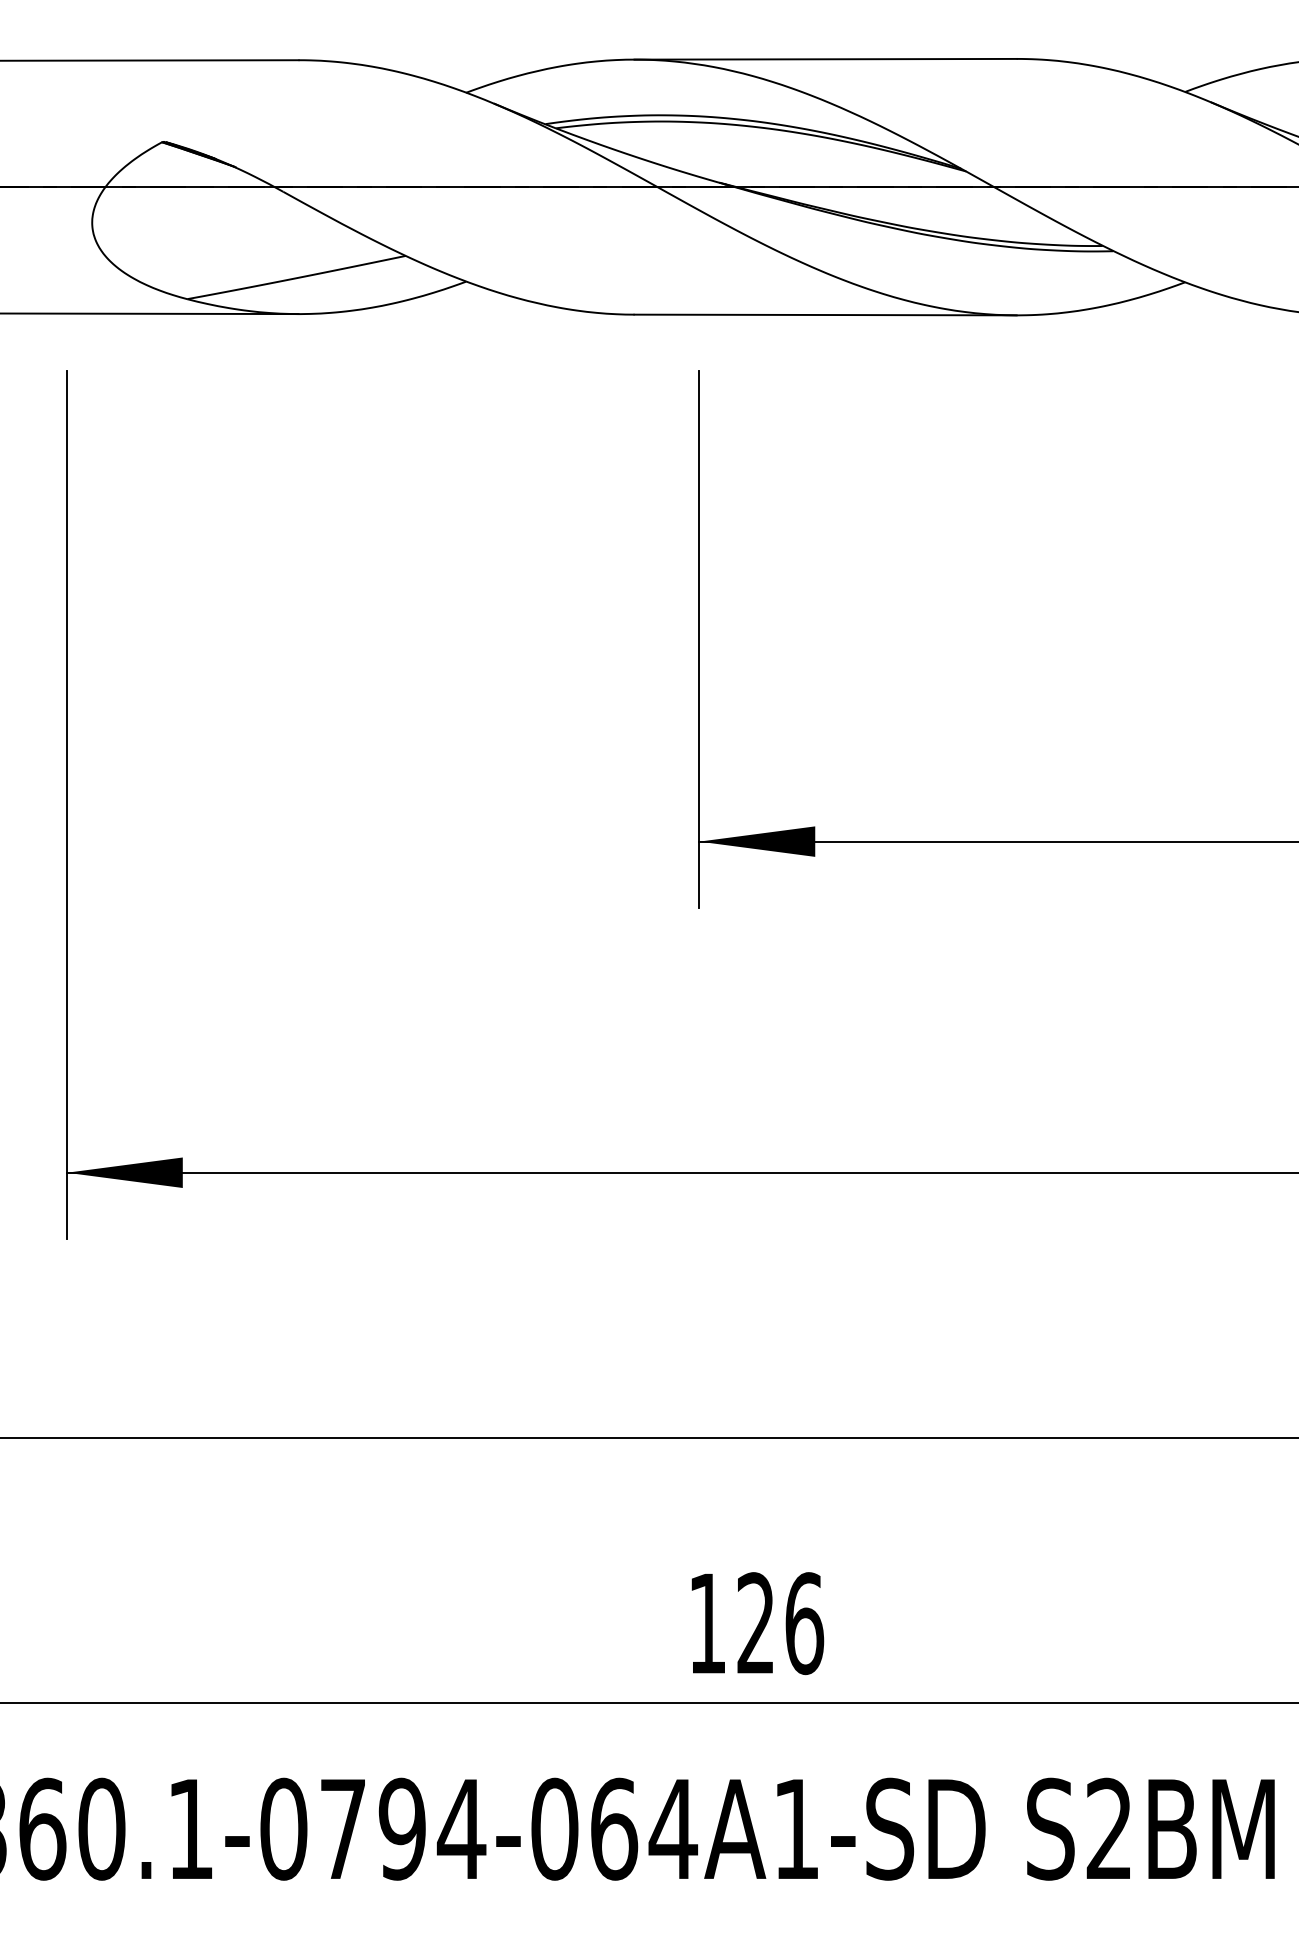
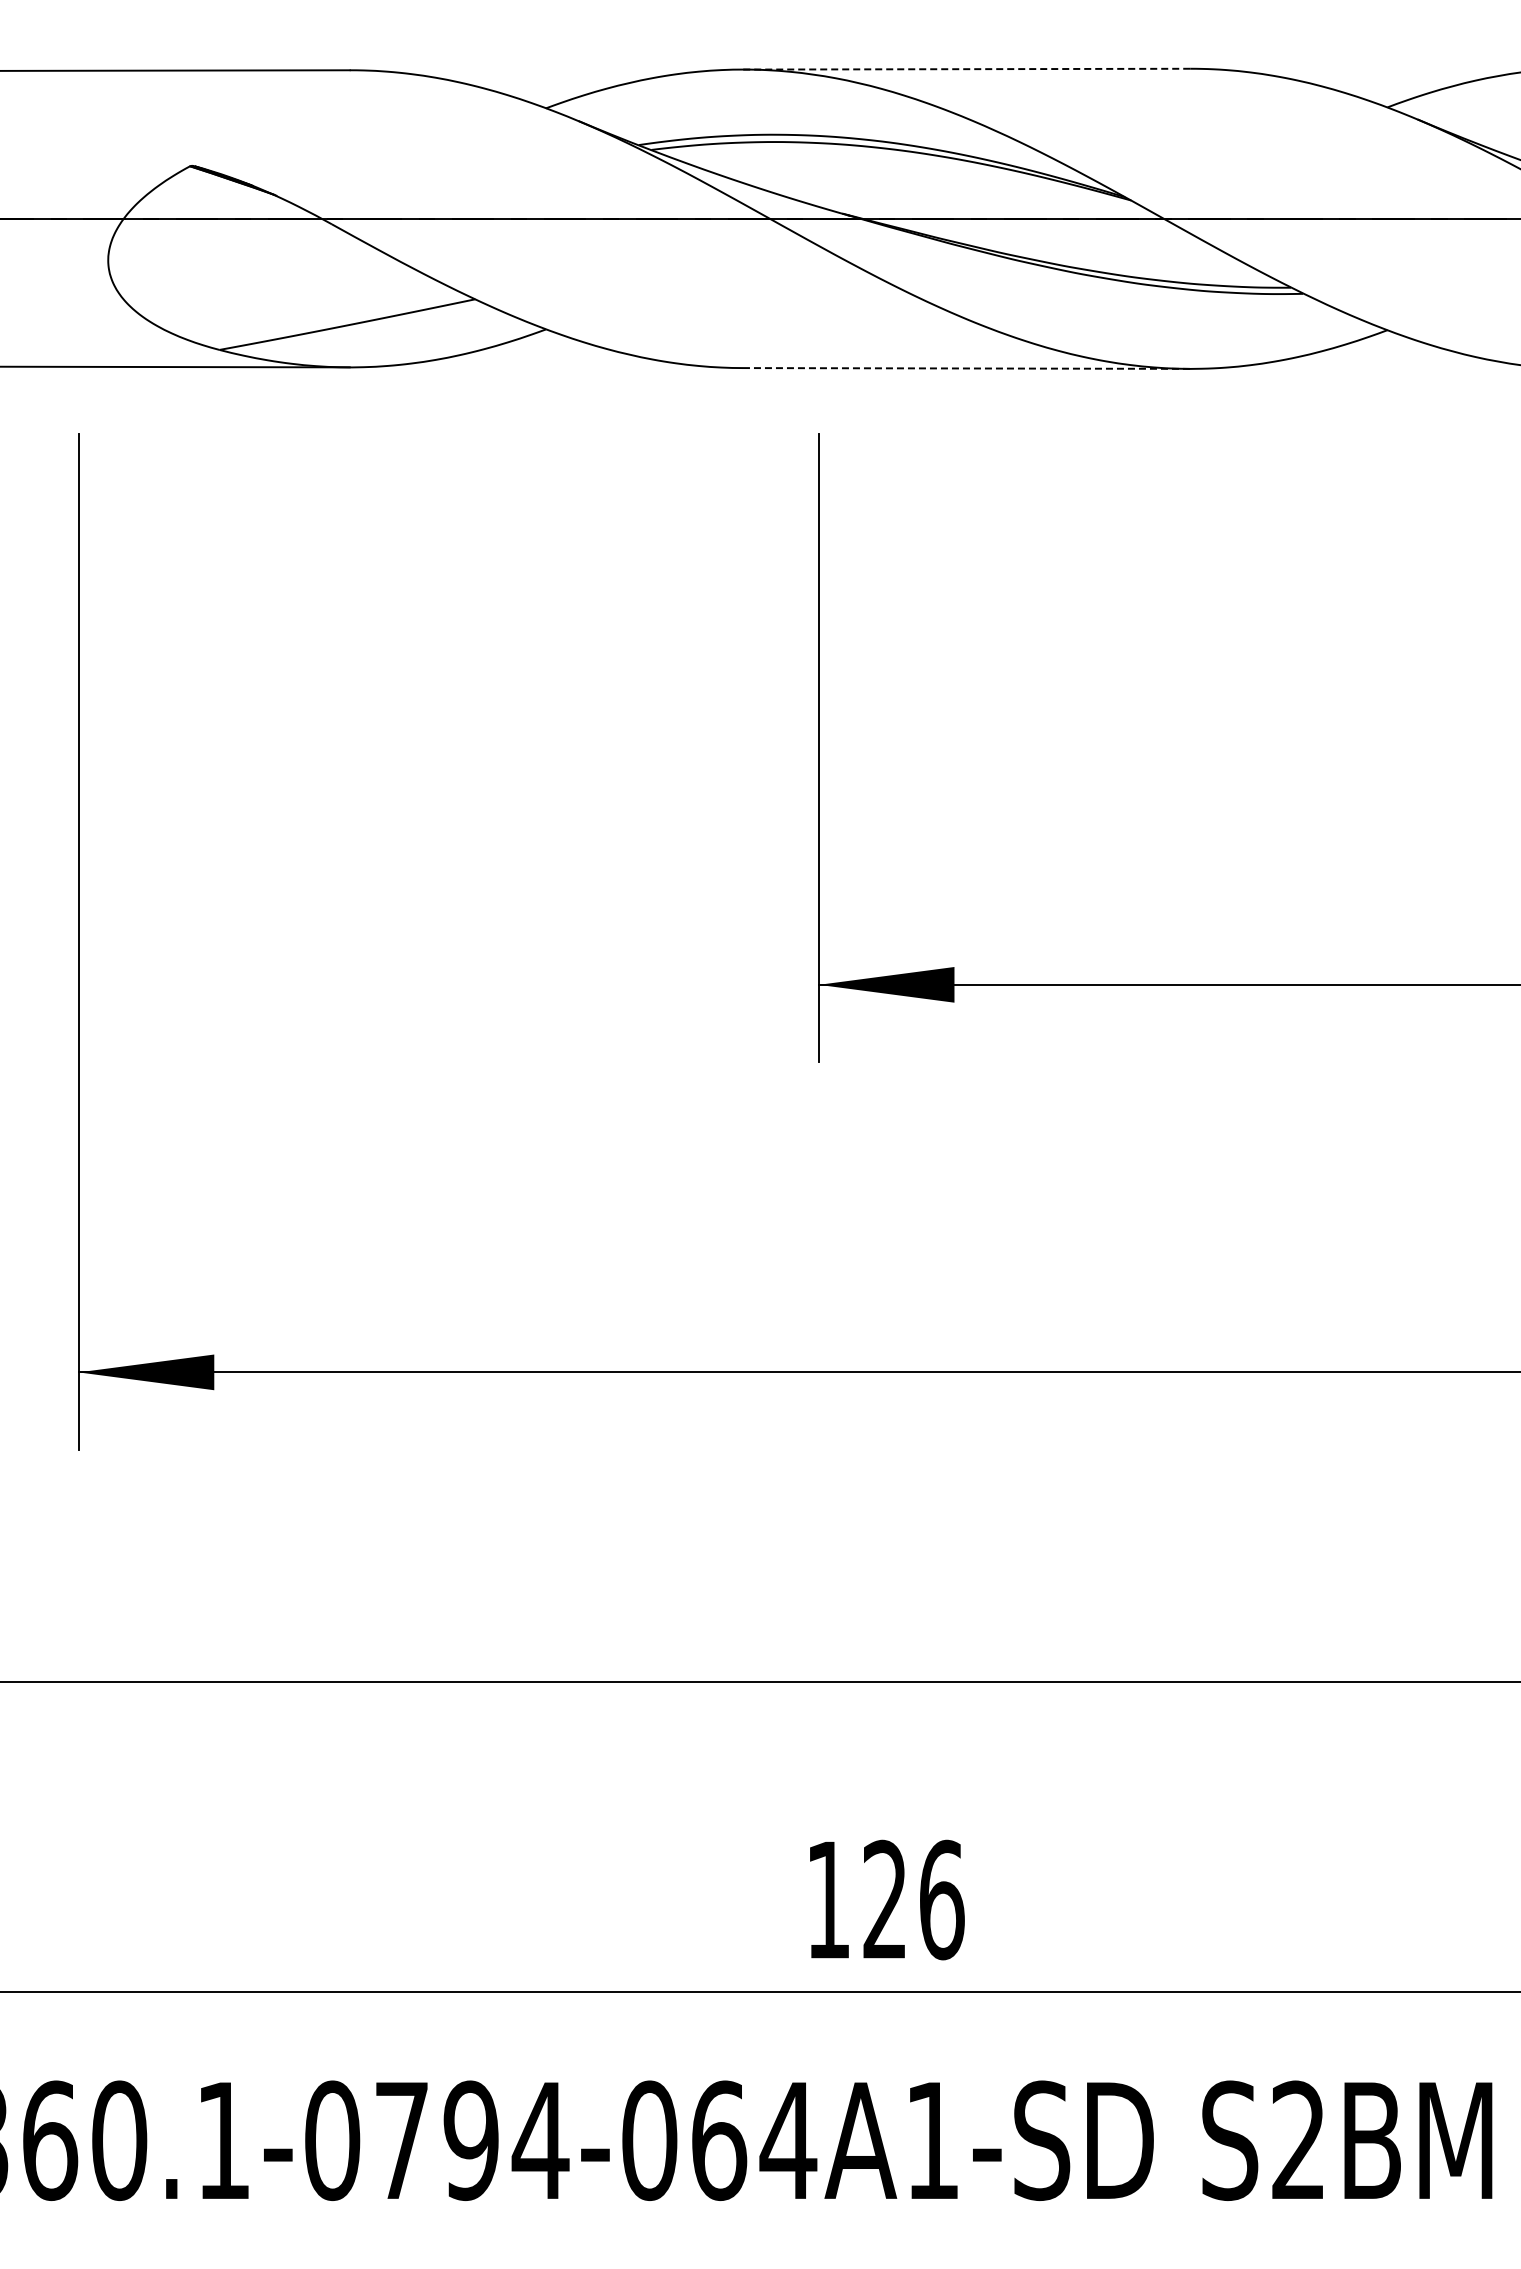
line: (825, 59) -> (966, 69), solid -> dashed
line: (825, 315) -> (966, 368), solid -> dashed

